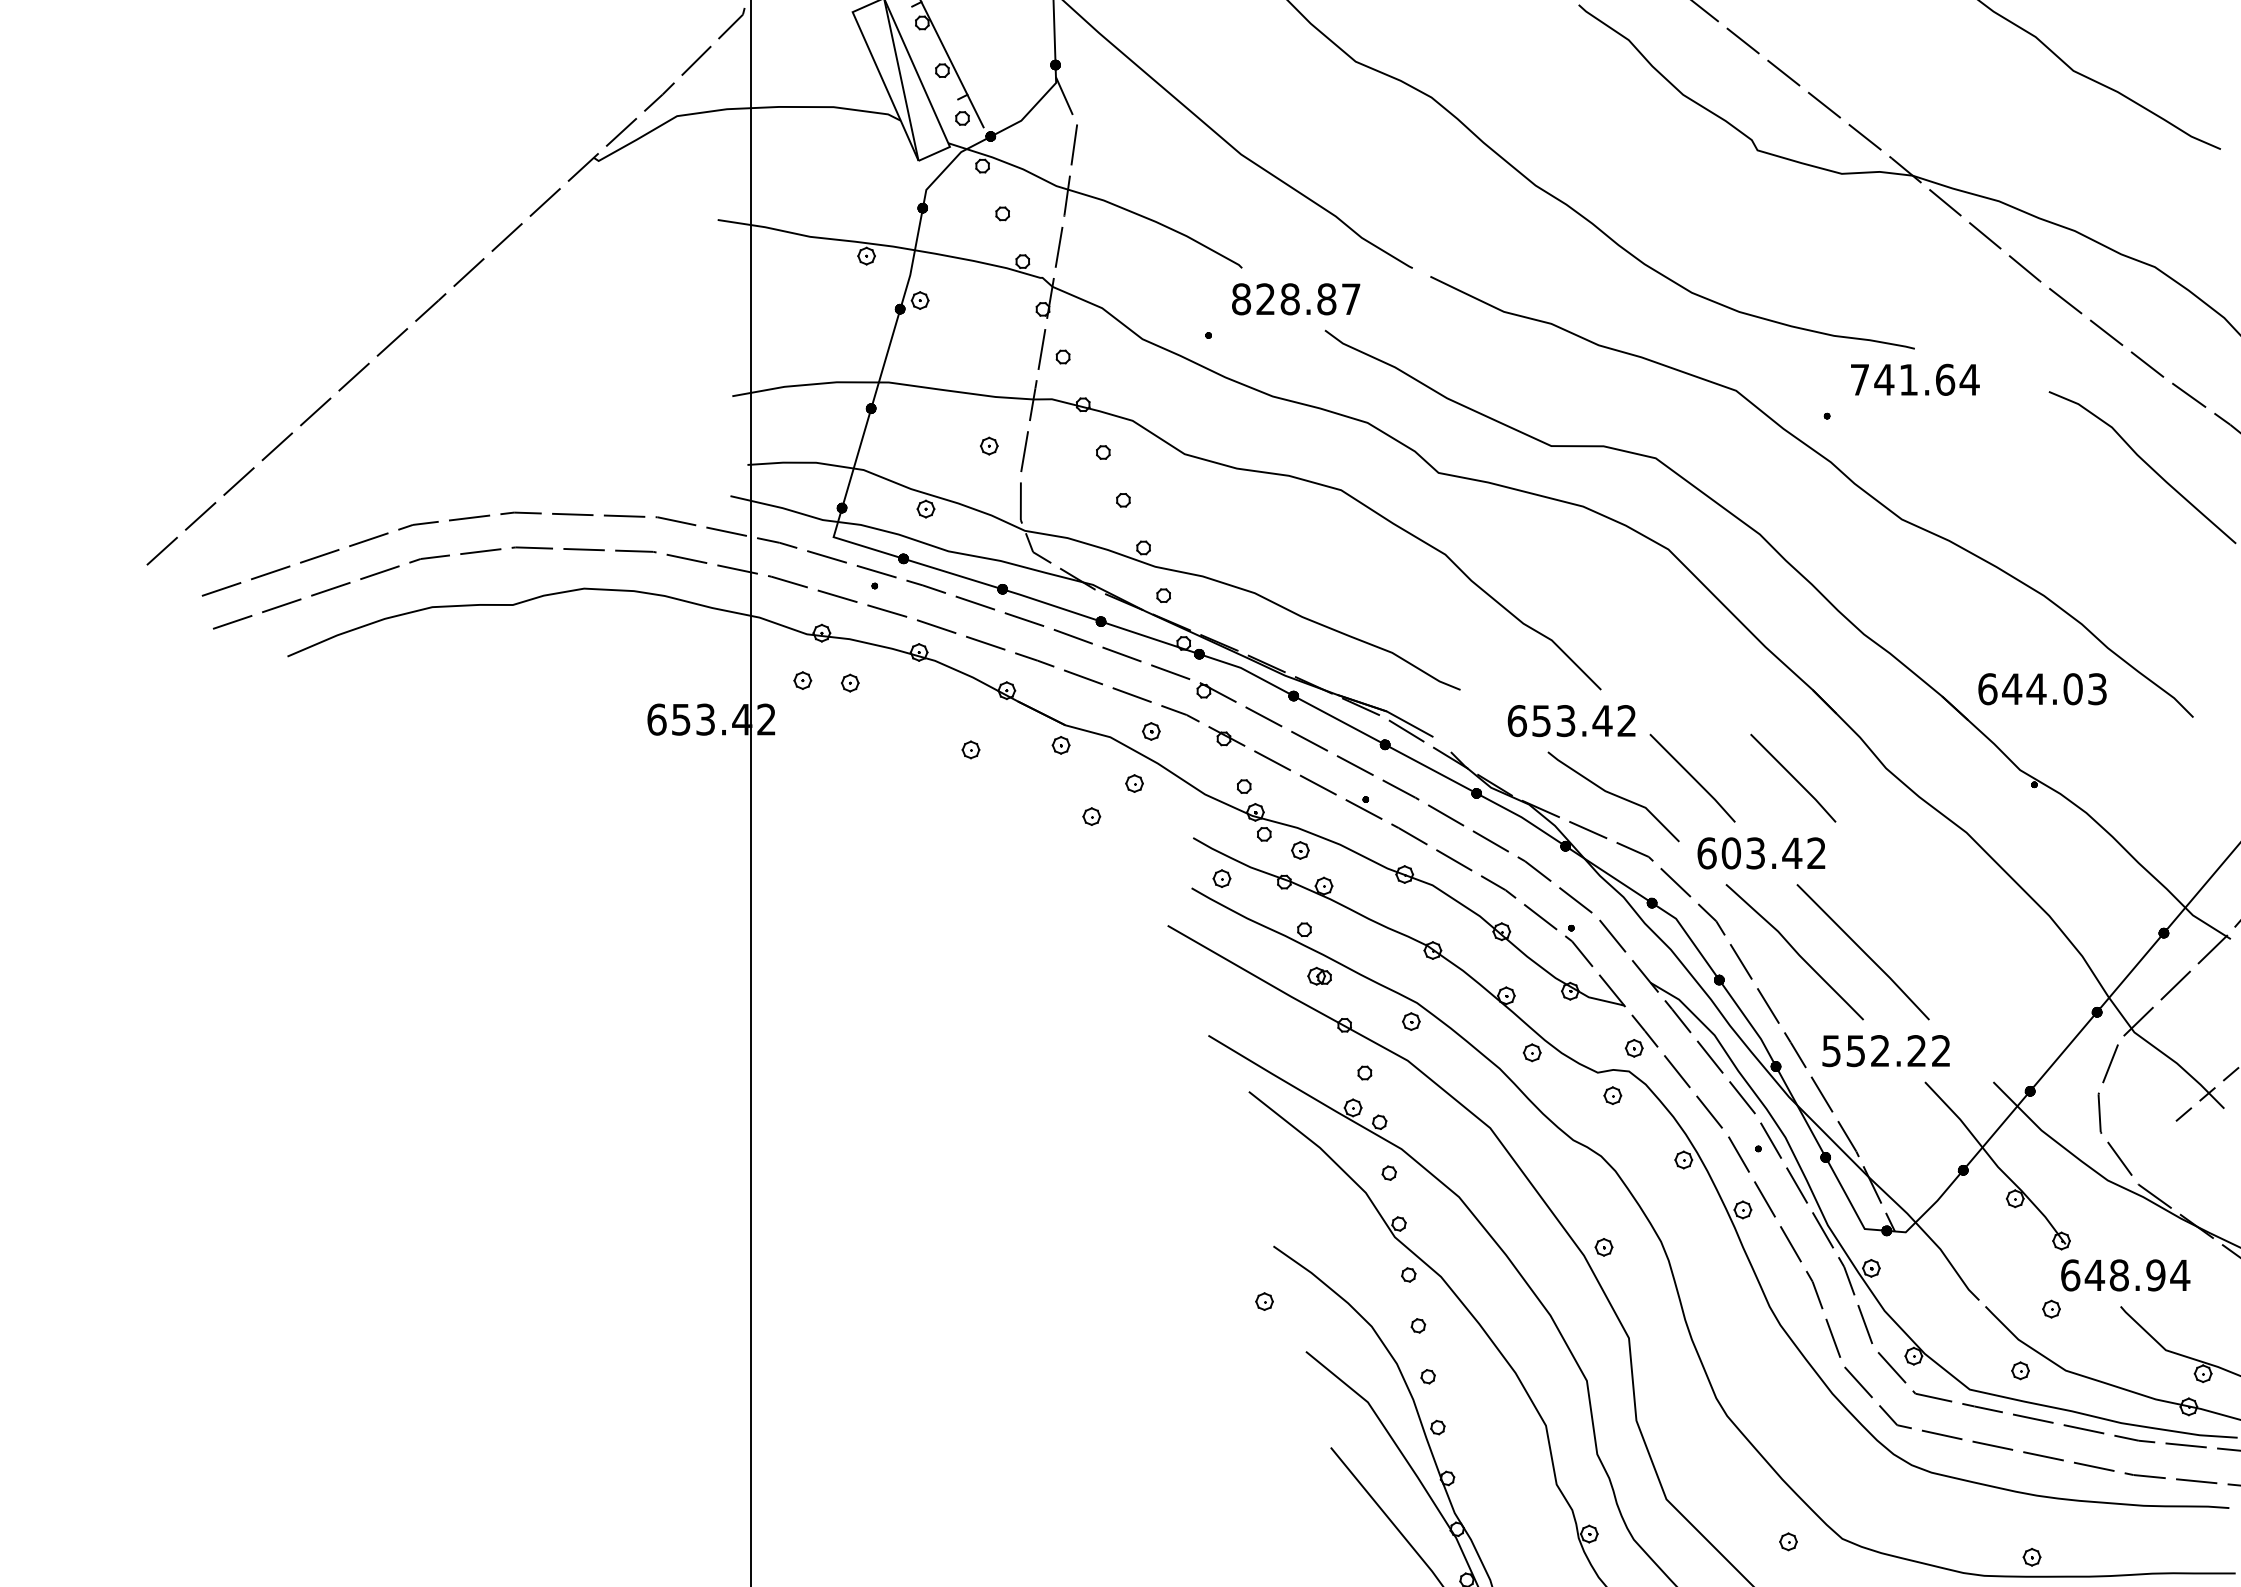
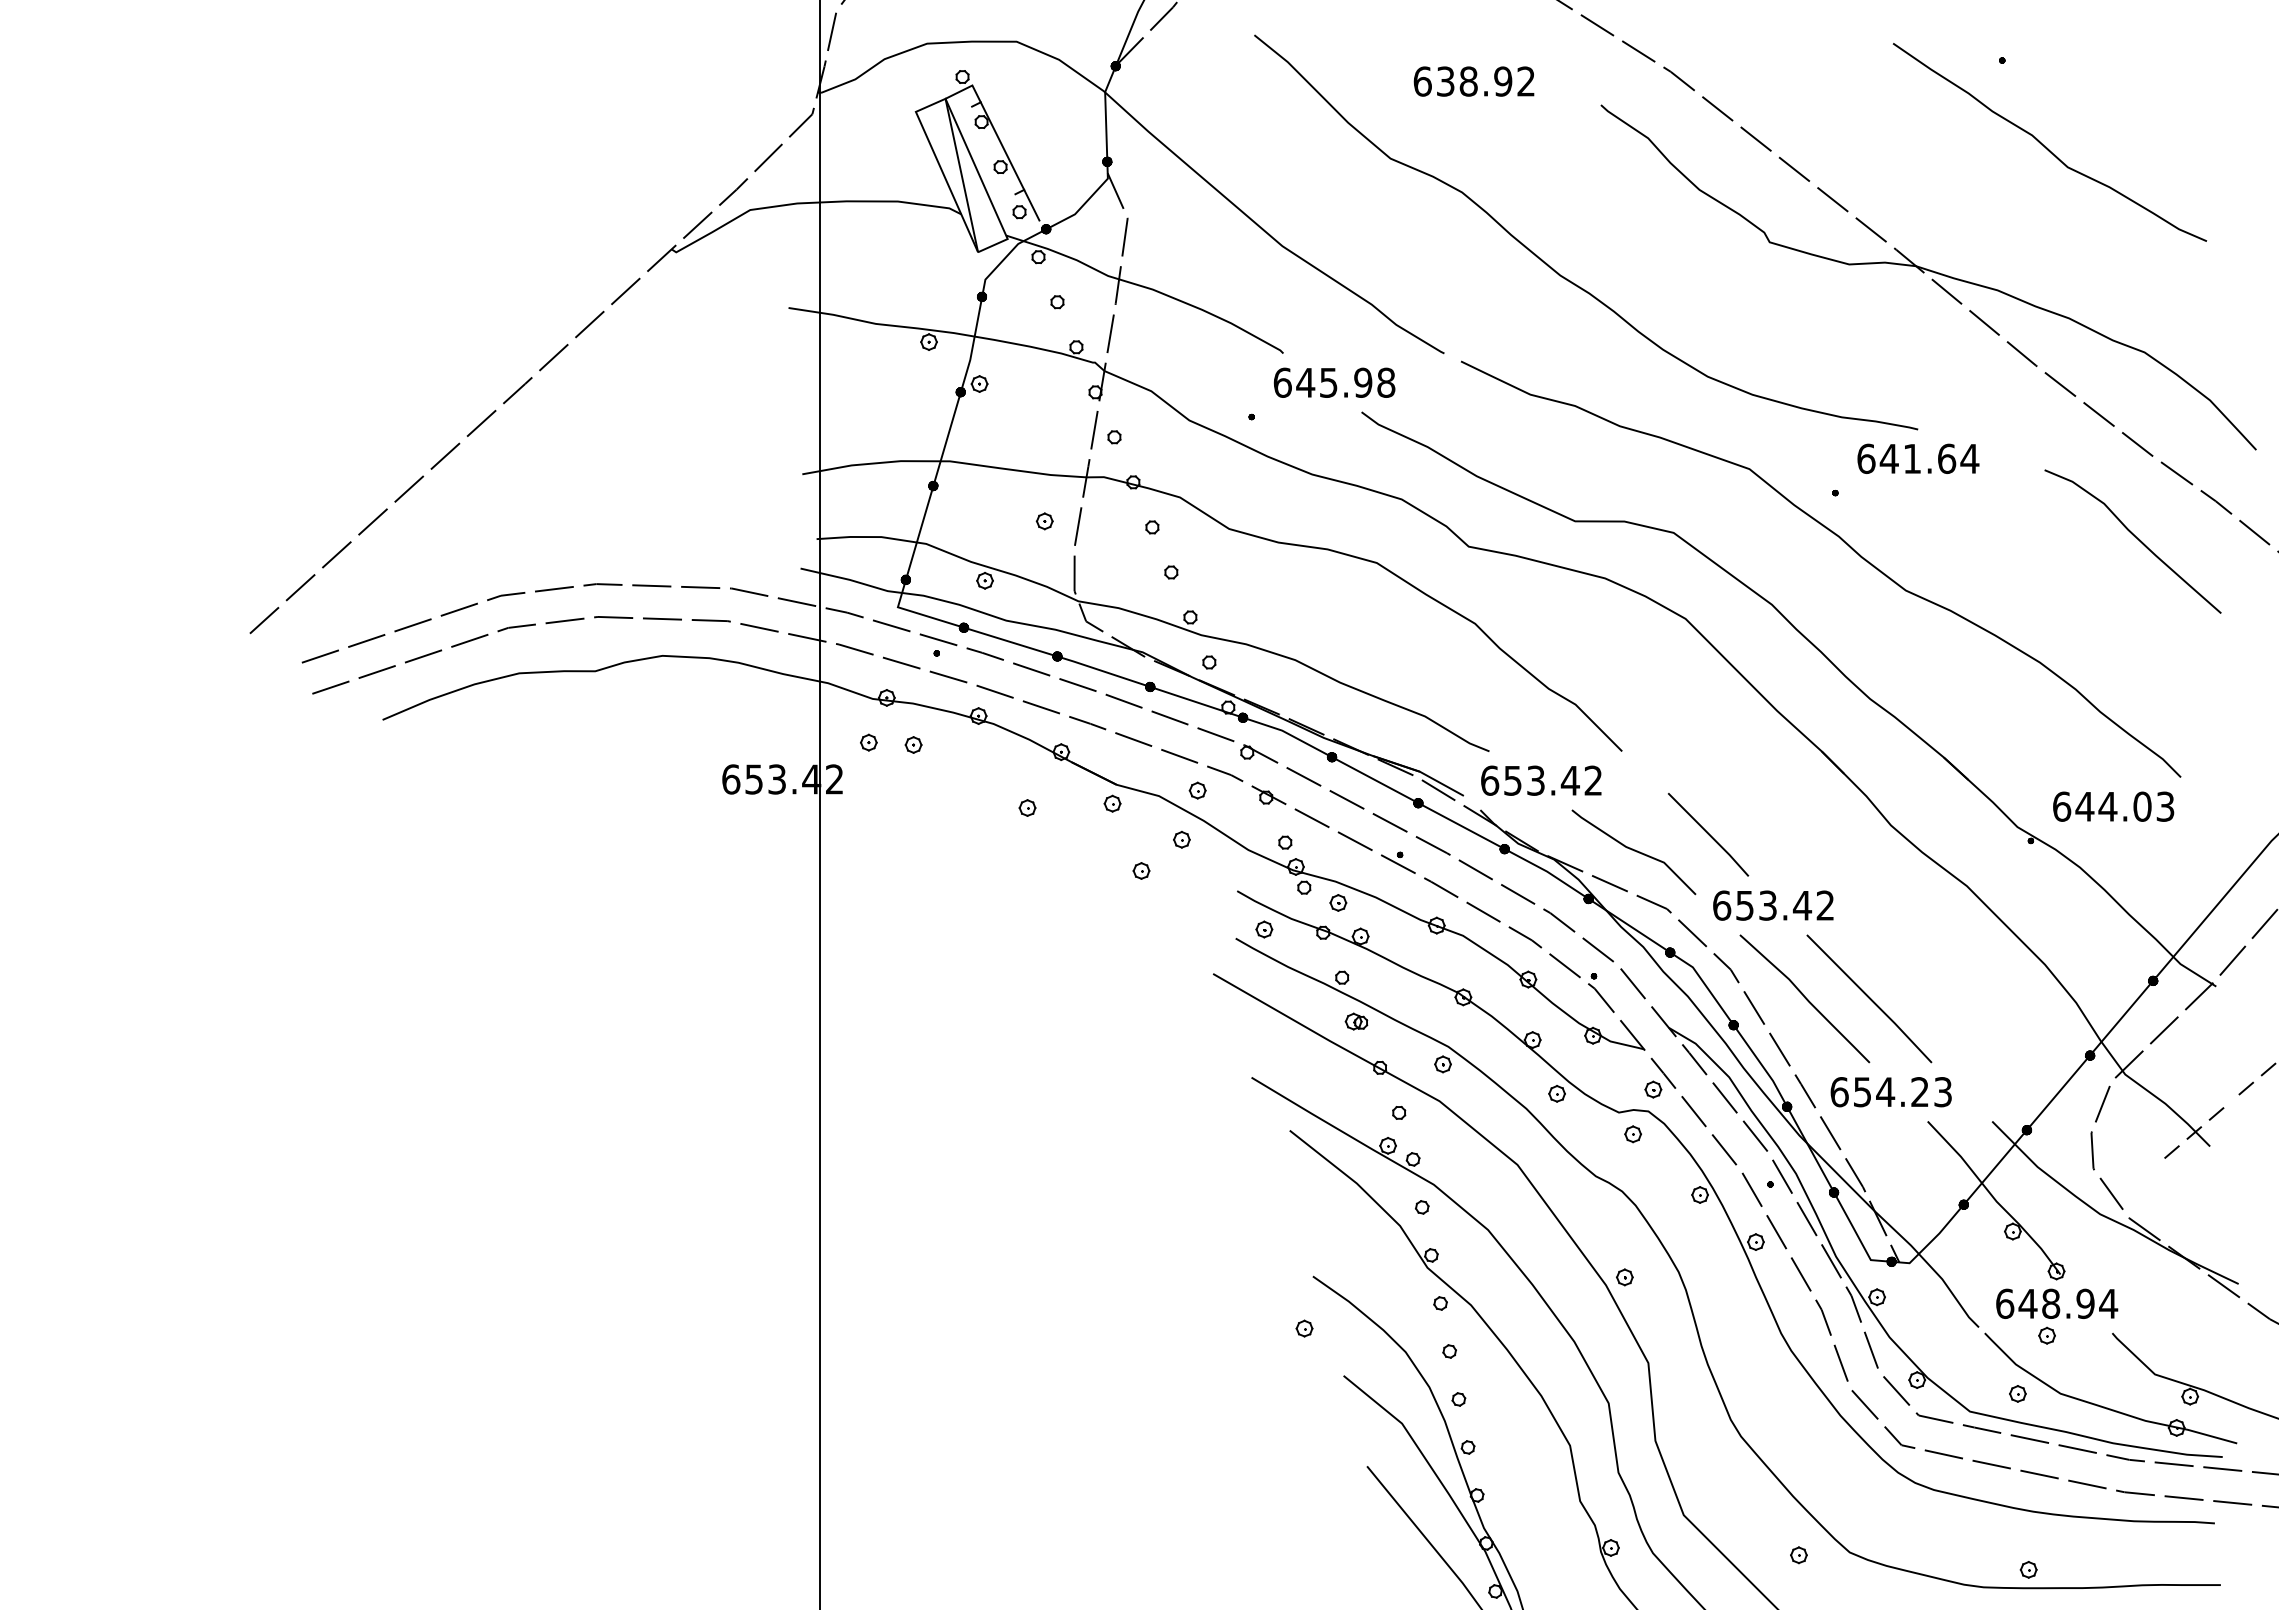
text: (1296, 298) -> (1334, 382), 828.87 -> 645.98
text: (1860, 379) -> (1866, 458), 741.64 -> 641.64
text: (2042, 688) -> (2113, 806), moved
text: (1571, 720) -> (1541, 780), moved
line: (1793, 777) -> (1803, 834), removed
text: (1731, 853) -> (1745, 905), 603.42 -> 653.42
text: (1885, 1051) -> (1890, 1092), 552.22 -> 654.23
text: (2126, 1275) -> (2057, 1303), moved

